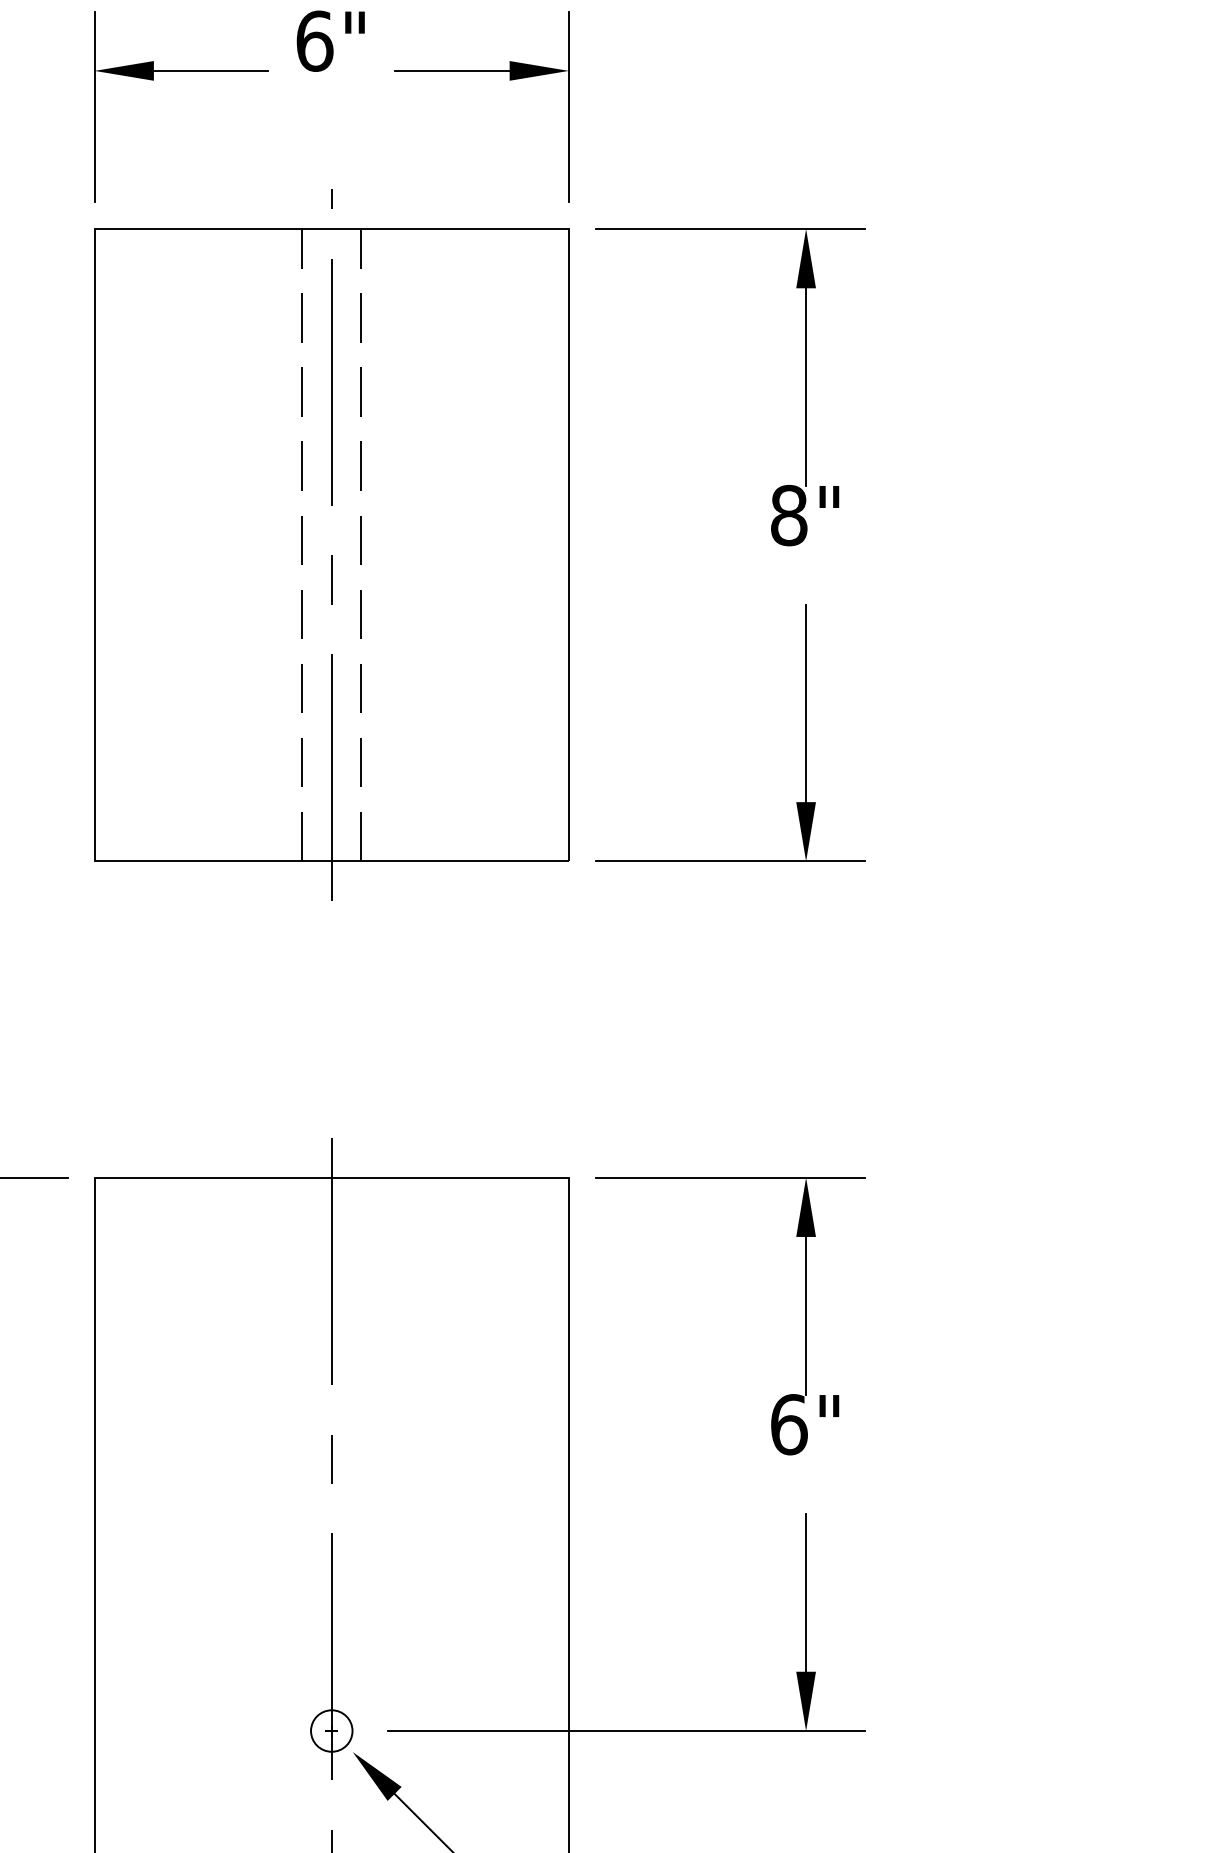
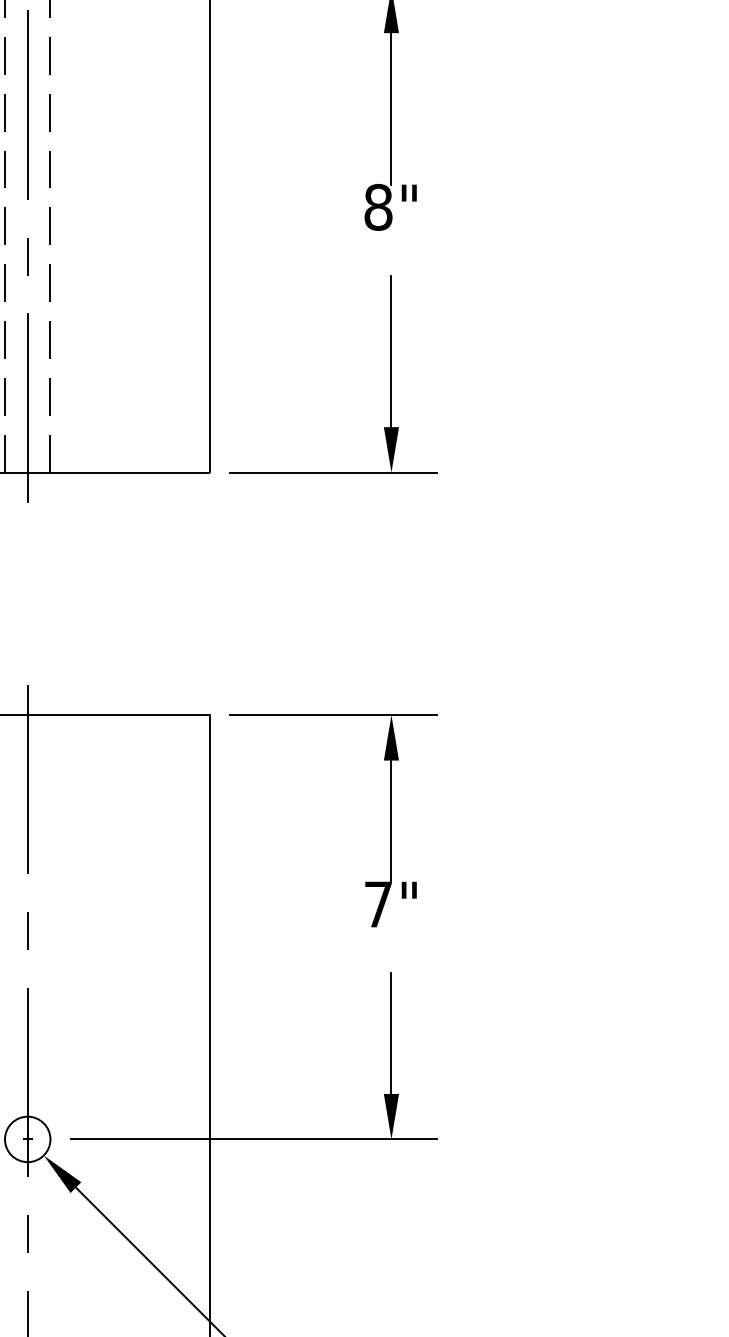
text: (789, 1424) -> (378, 904), 6" -> 7"
circle: (331, 1730) -> (27, 1139), size x1.43

